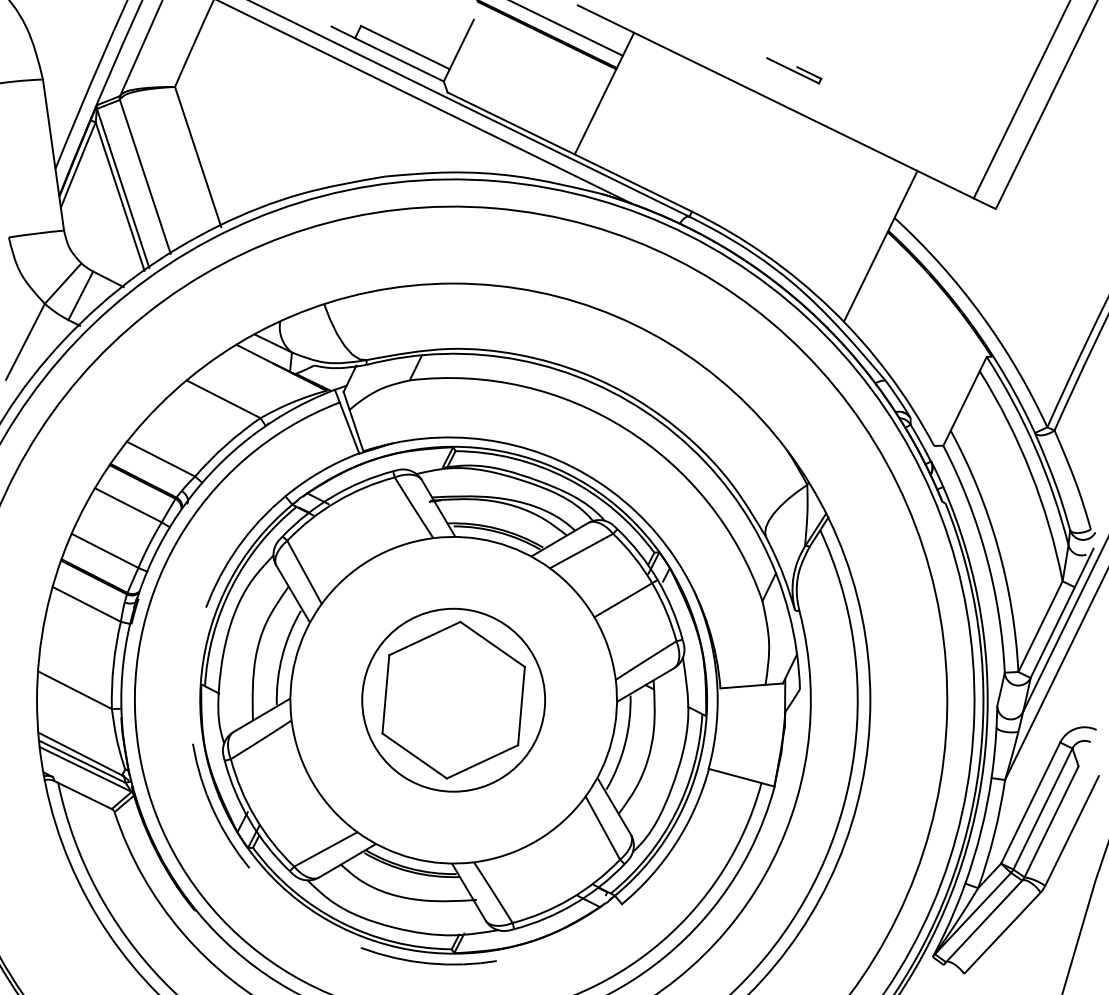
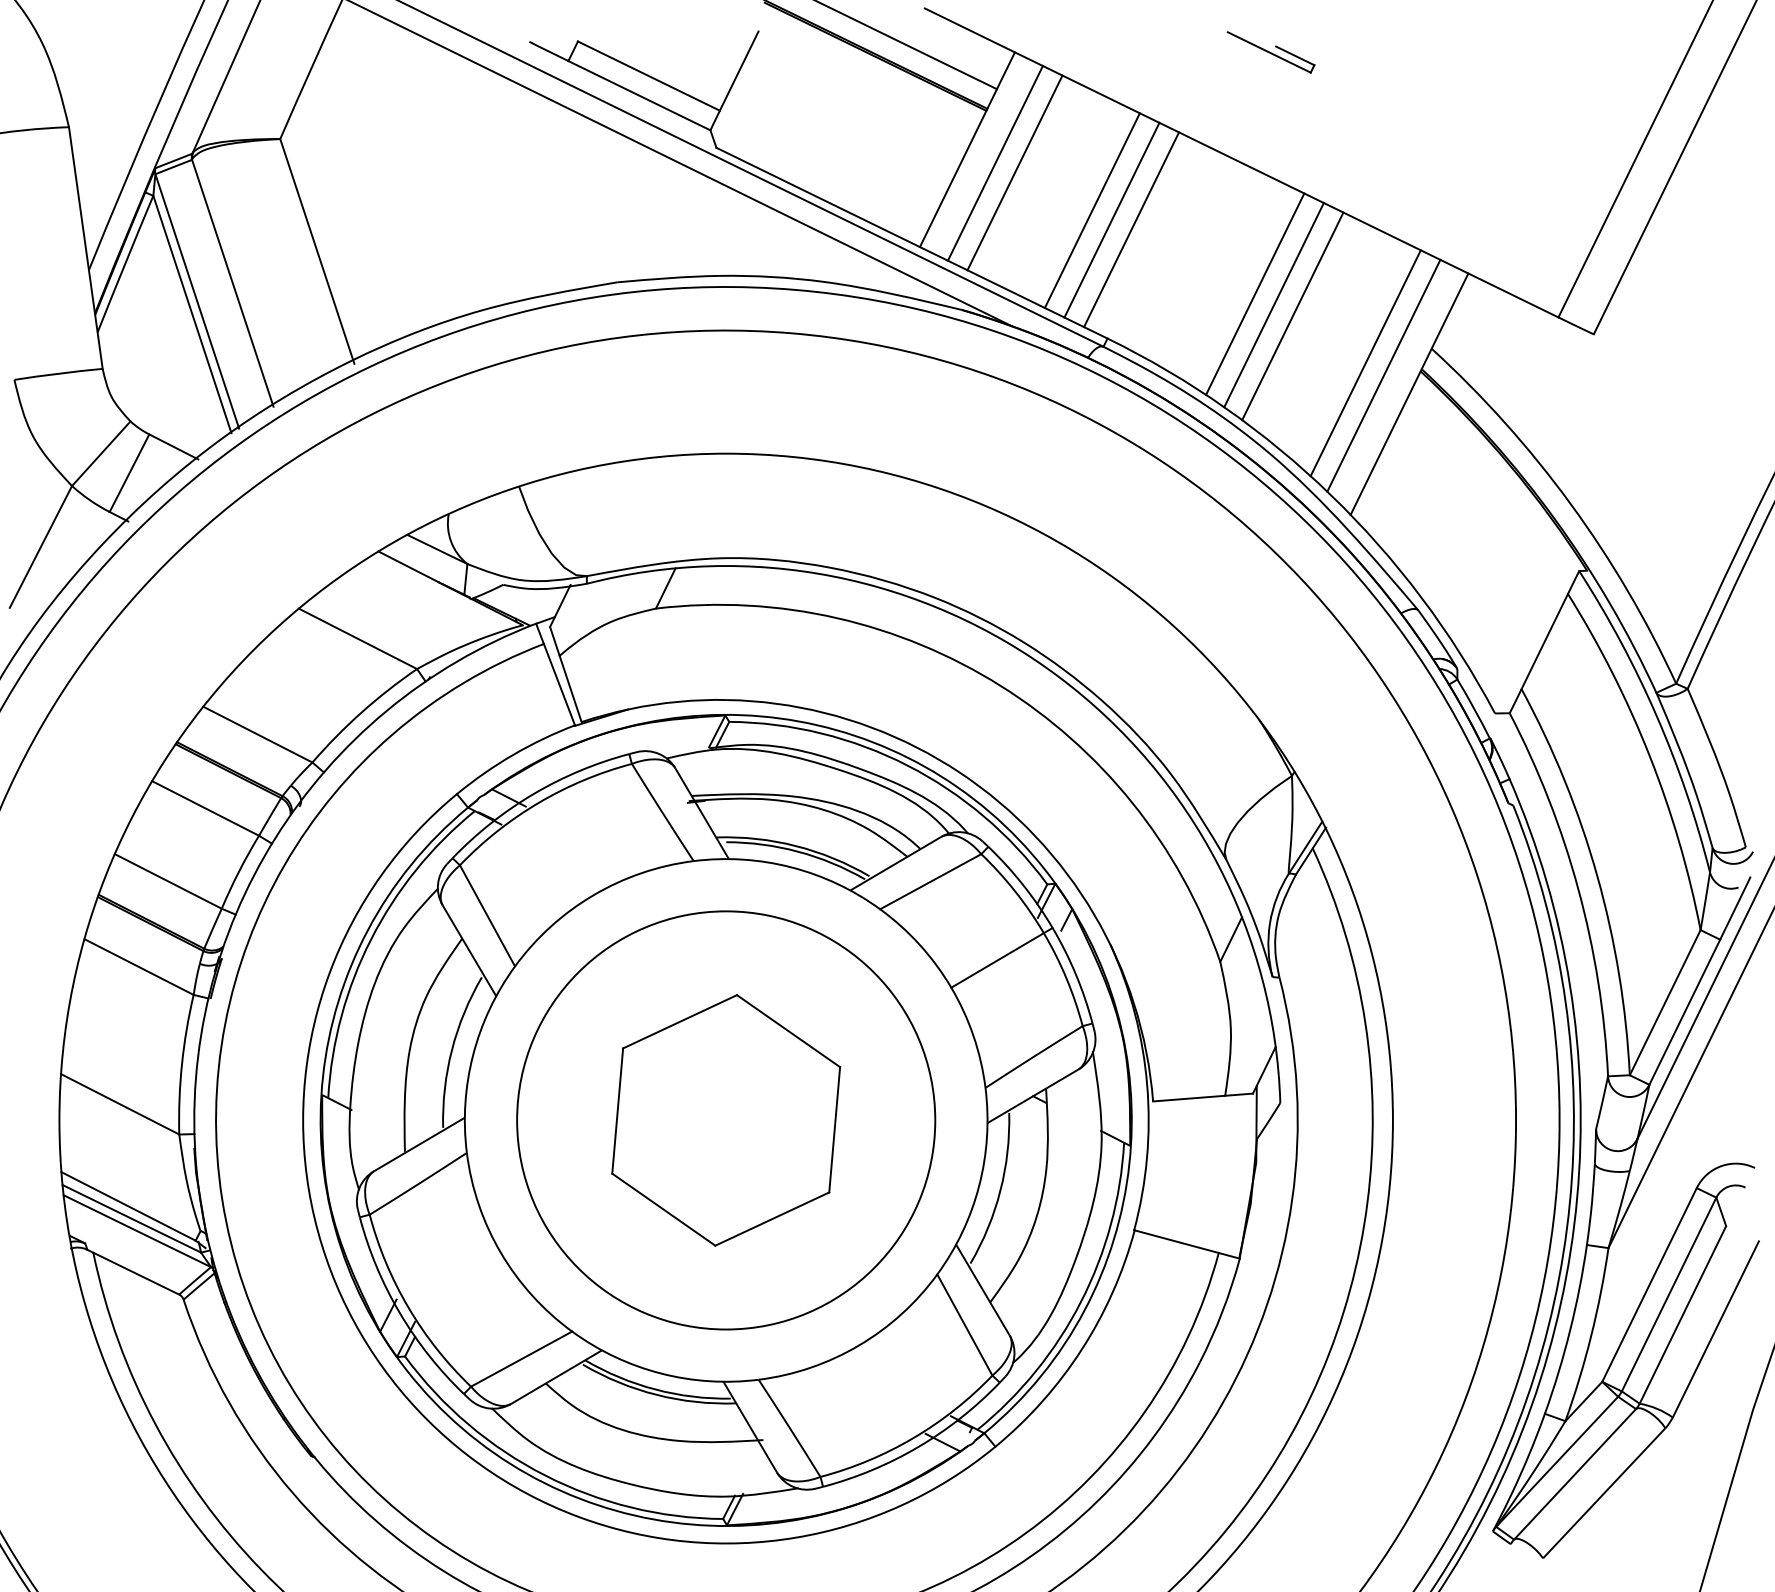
part: (794, 70) -> (1271, 51), moved
line: (621, 101) -> (994, 162), added
line: (633, 107) -> (1013, 171), added
line: (682, 131) -> (1092, 210), added
line: (694, 137) -> (1111, 219), added
line: (706, 143) -> (1130, 229), added
line: (783, 183) -> (1253, 293), added
line: (795, 190) -> (1273, 304), added
line: (807, 197) -> (1292, 315), added
line: (852, 226) -> (1364, 362), added
line: (864, 234) -> (1383, 375), added
circle: (453, 699) -> (725, 1119), size x1.43
arc: (249, 868) -> (399, 1389), dashed -> solid

